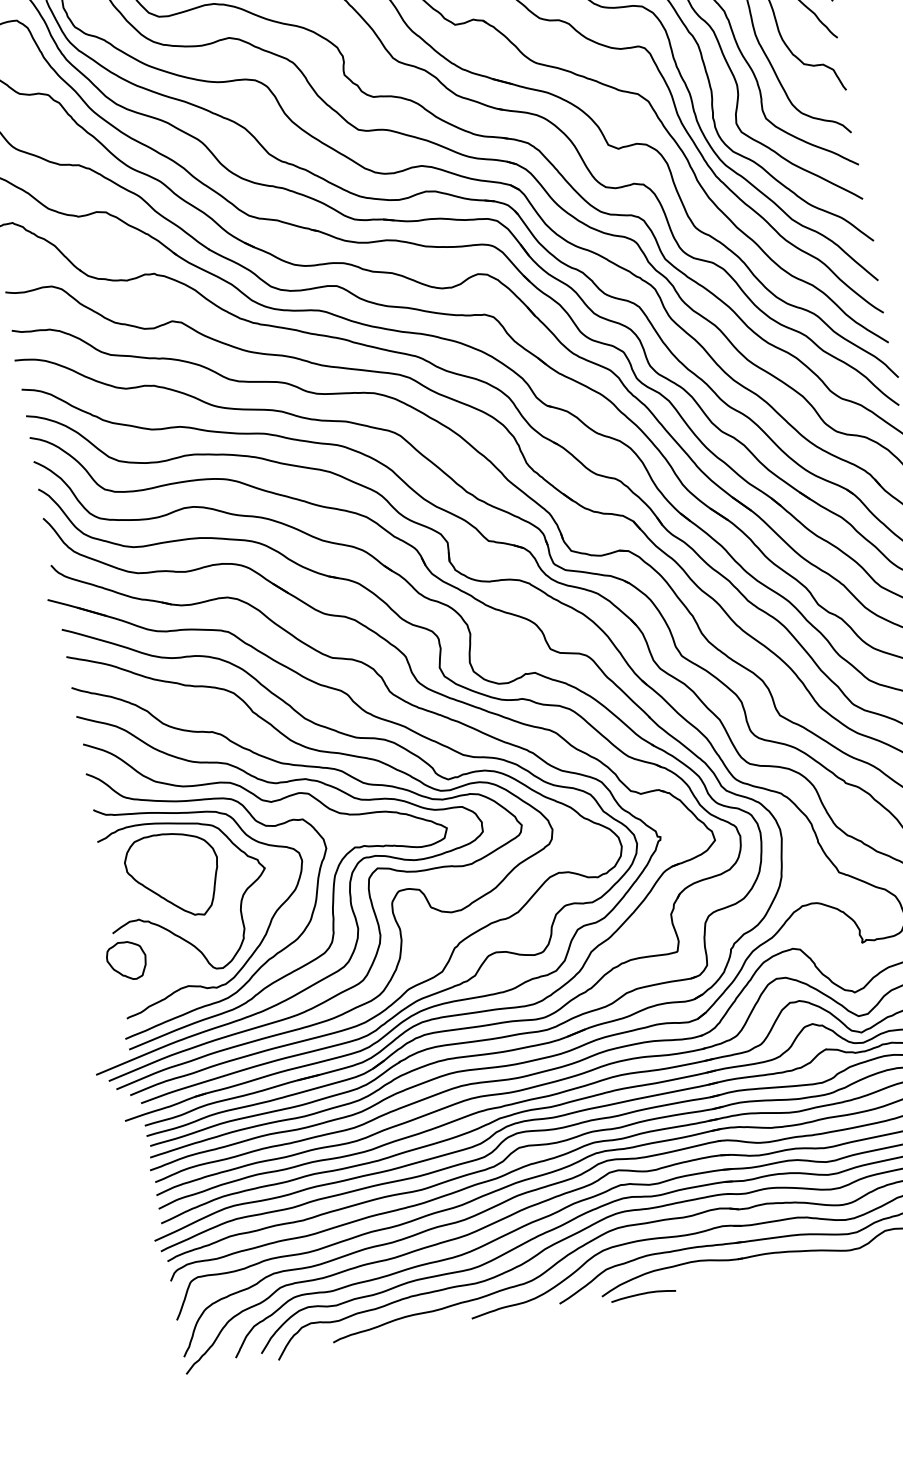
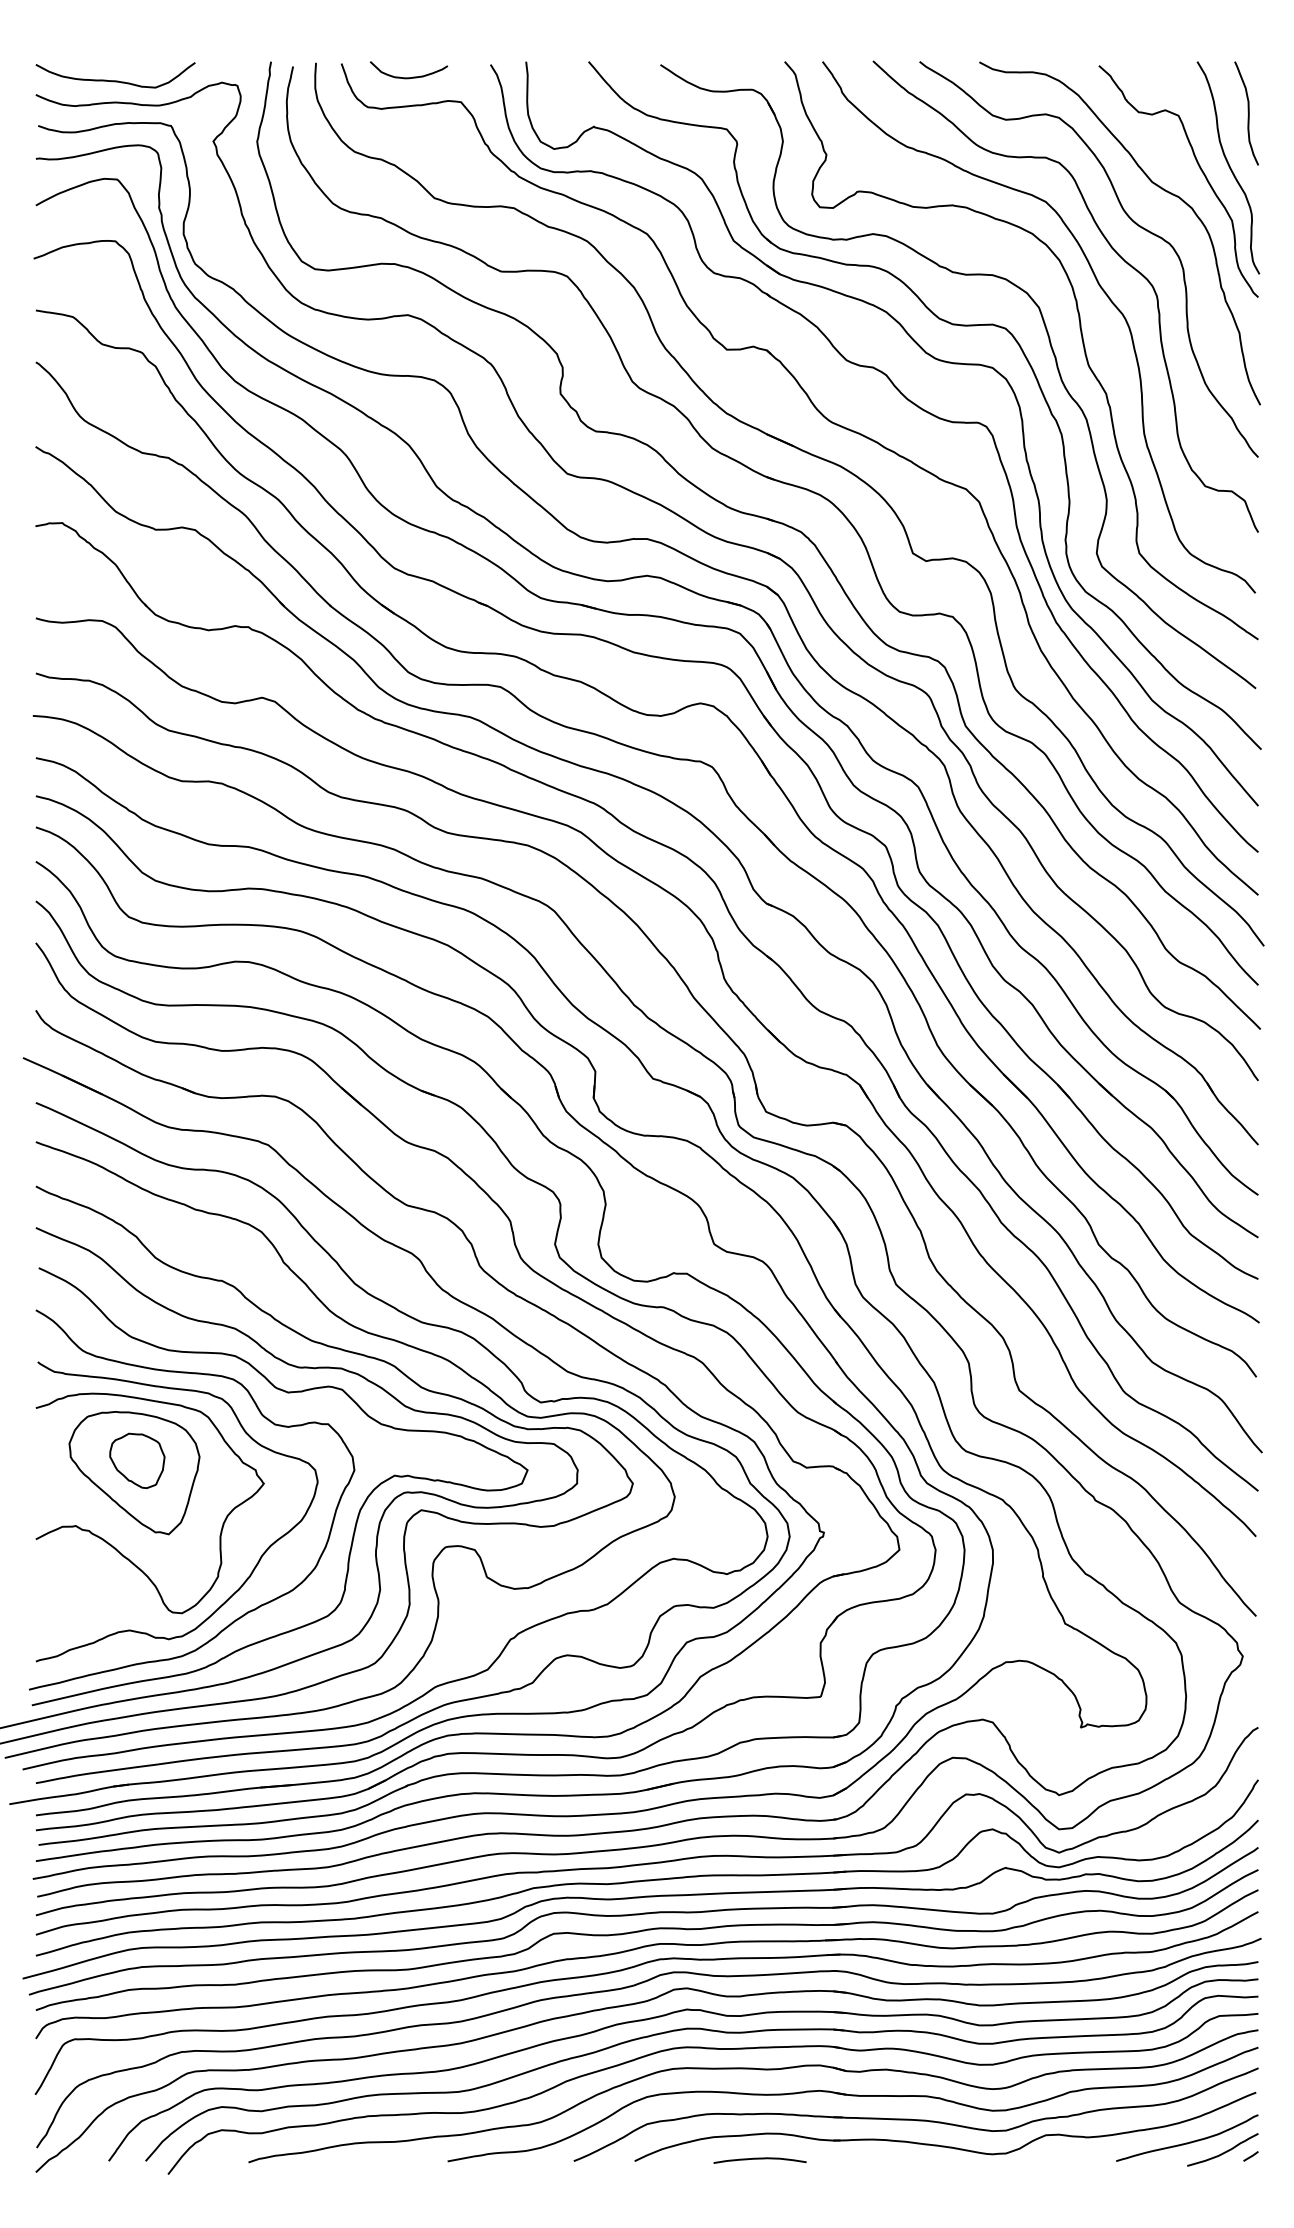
part: (126, 960) -> (137, 1460), moved
curve: (642, 1294) -> (759, 2159), moved

